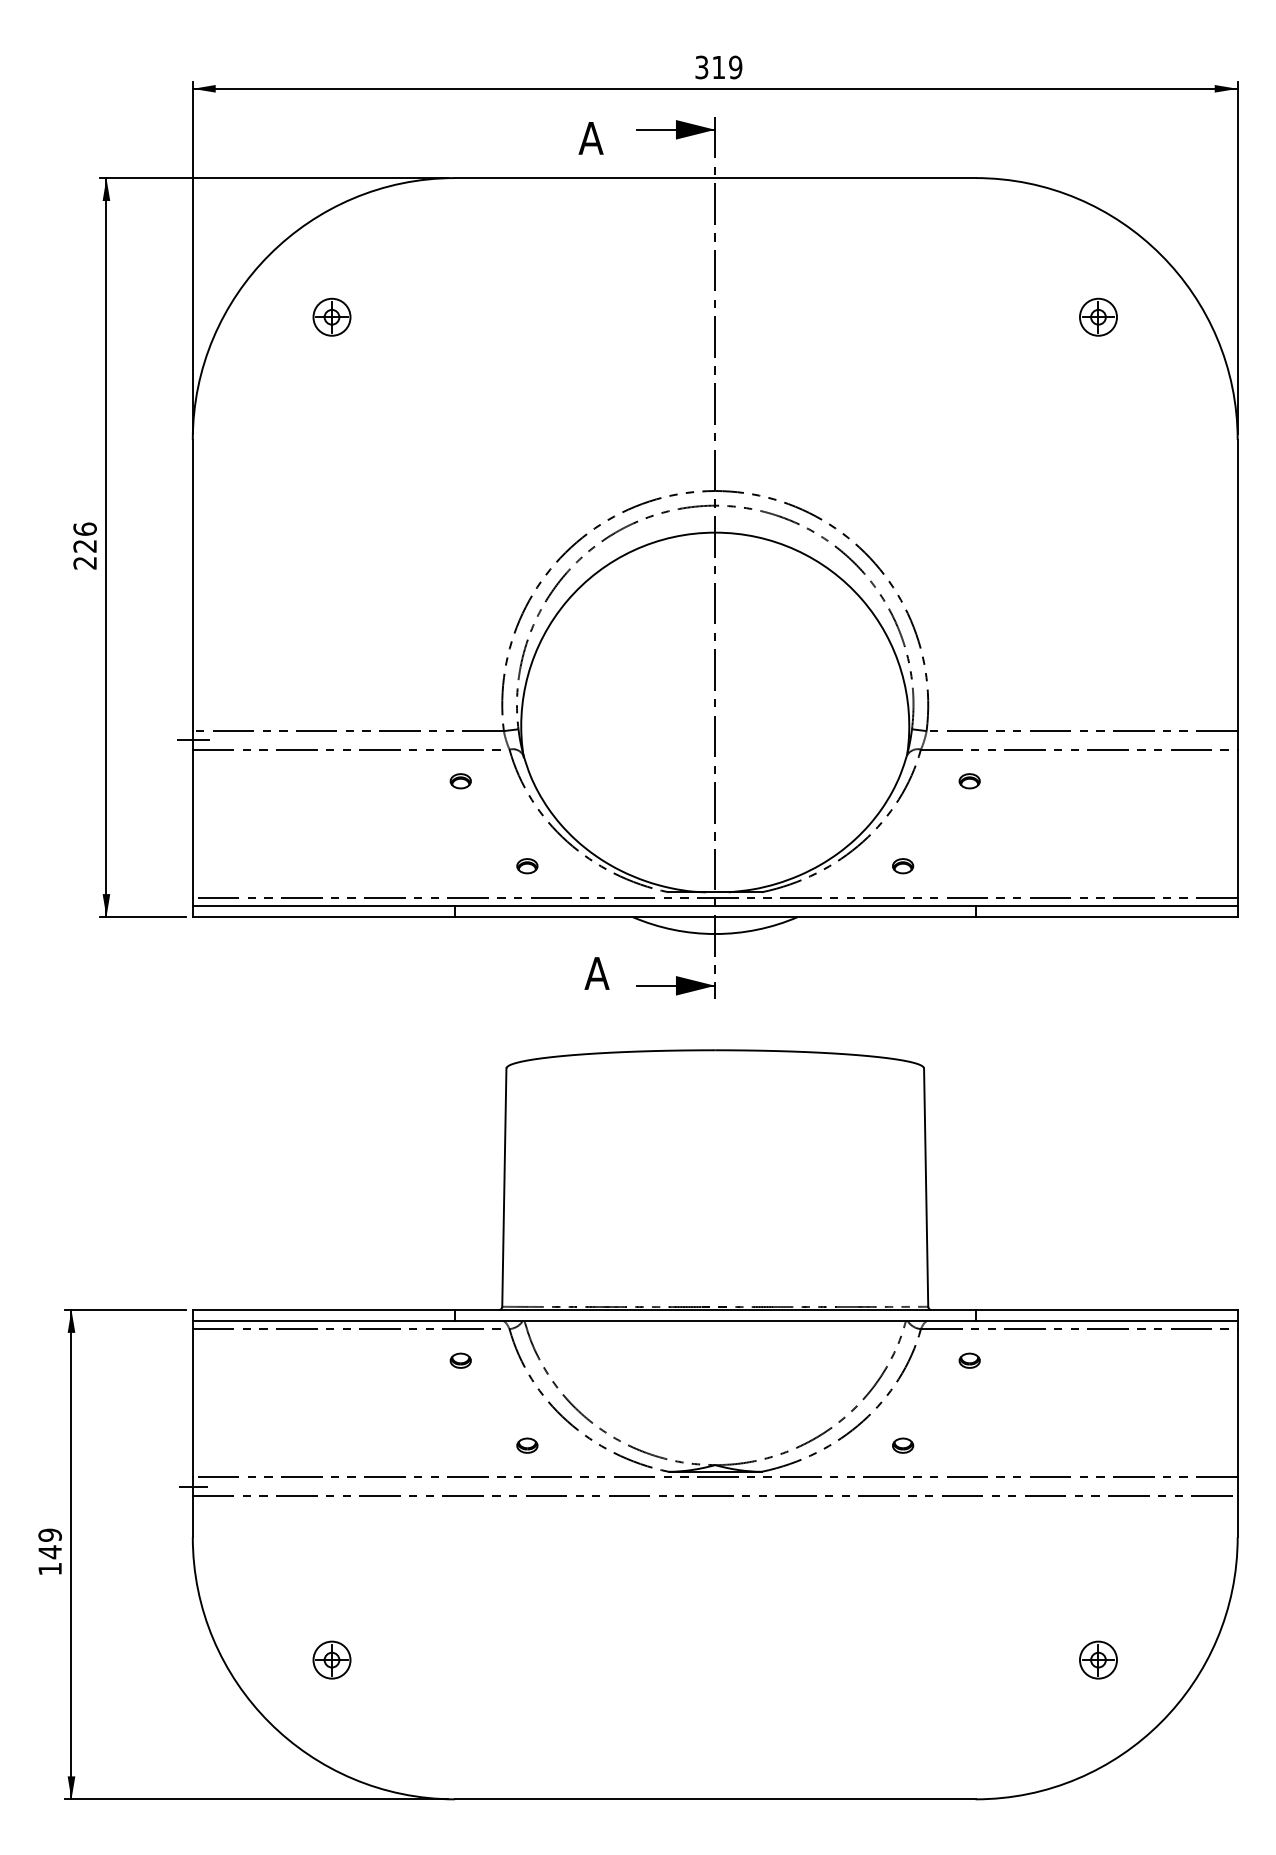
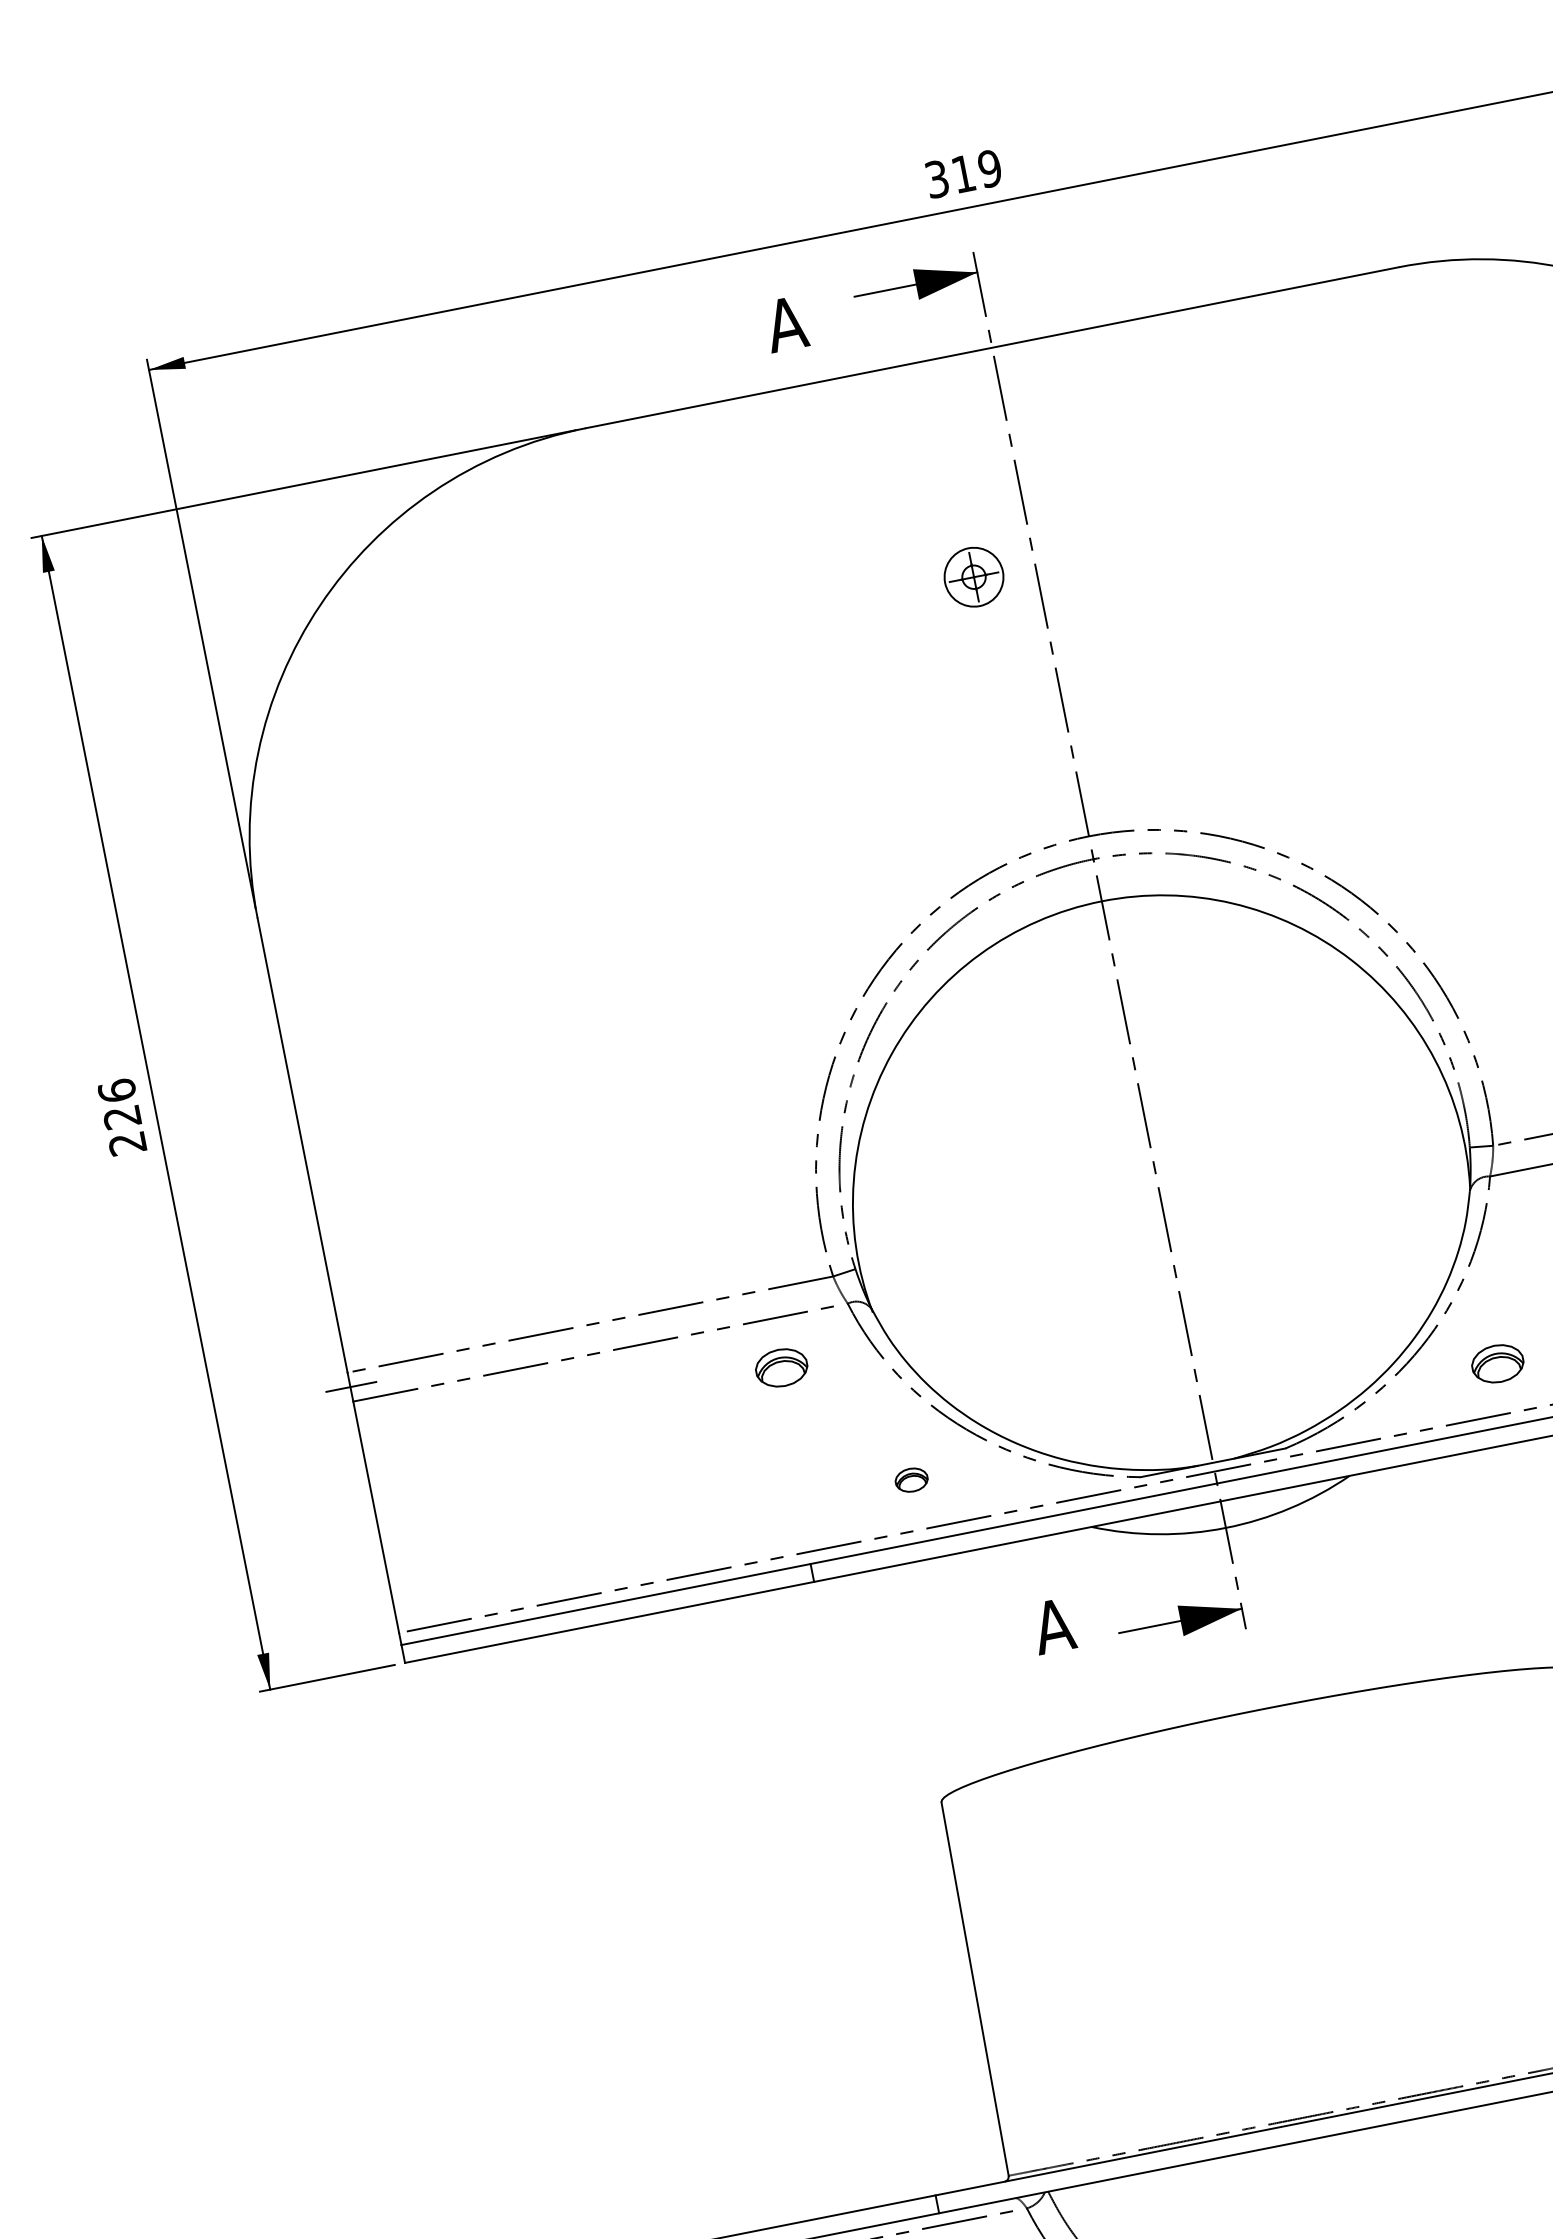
part: (331, 316) -> (972, 576), moved
part: (460, 781) -> (781, 1368), size x1.6
part: (903, 866) -> (1498, 1364), size x1.6

